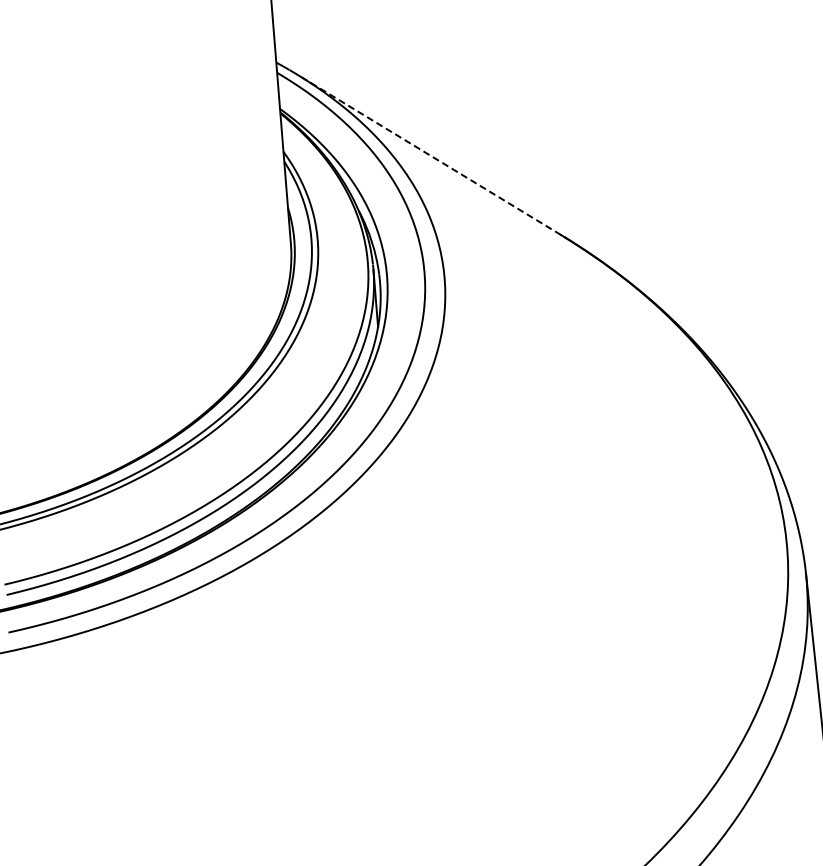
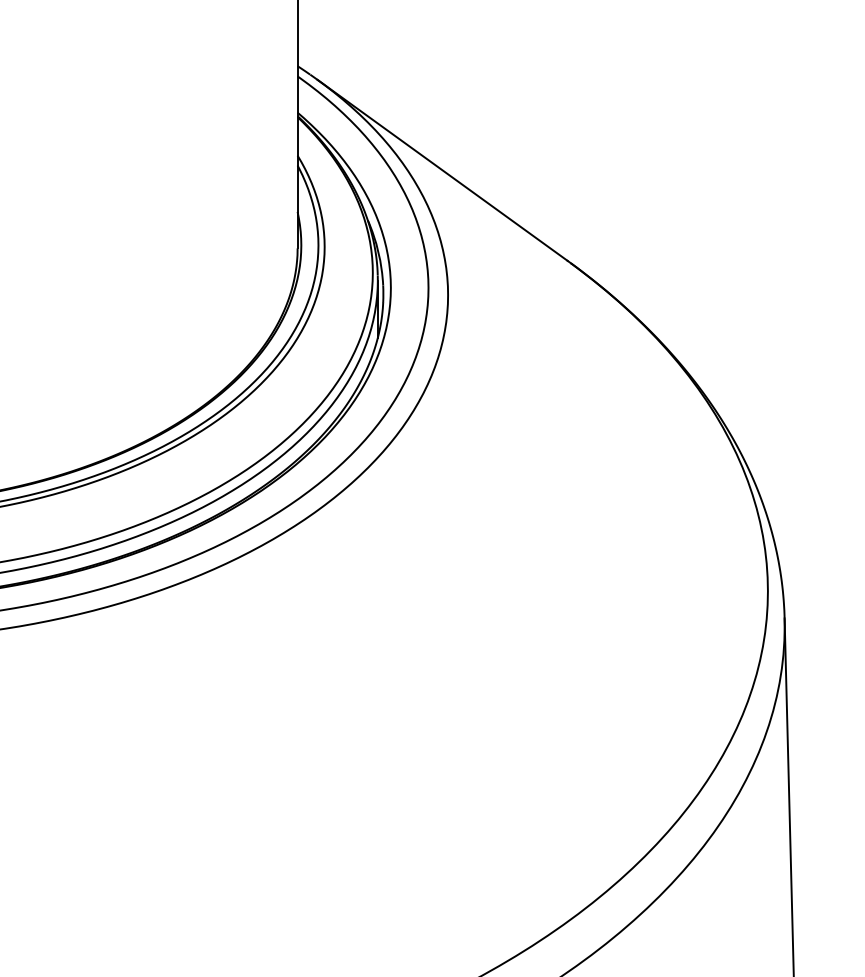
line: (429, 154) -> (442, 170), dashed -> solid

